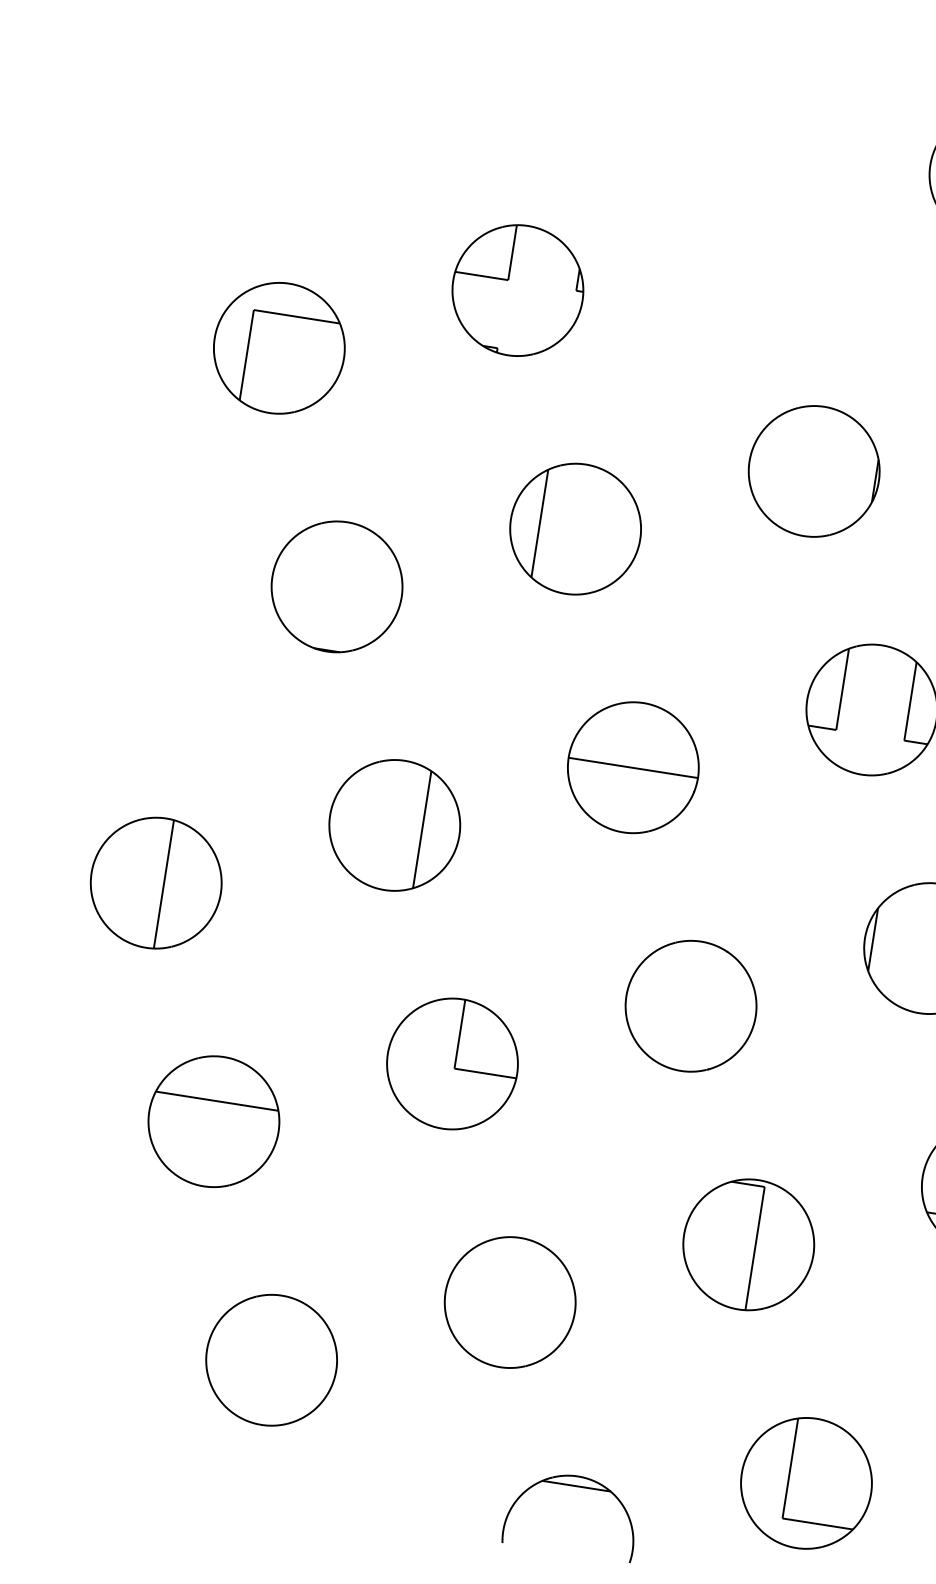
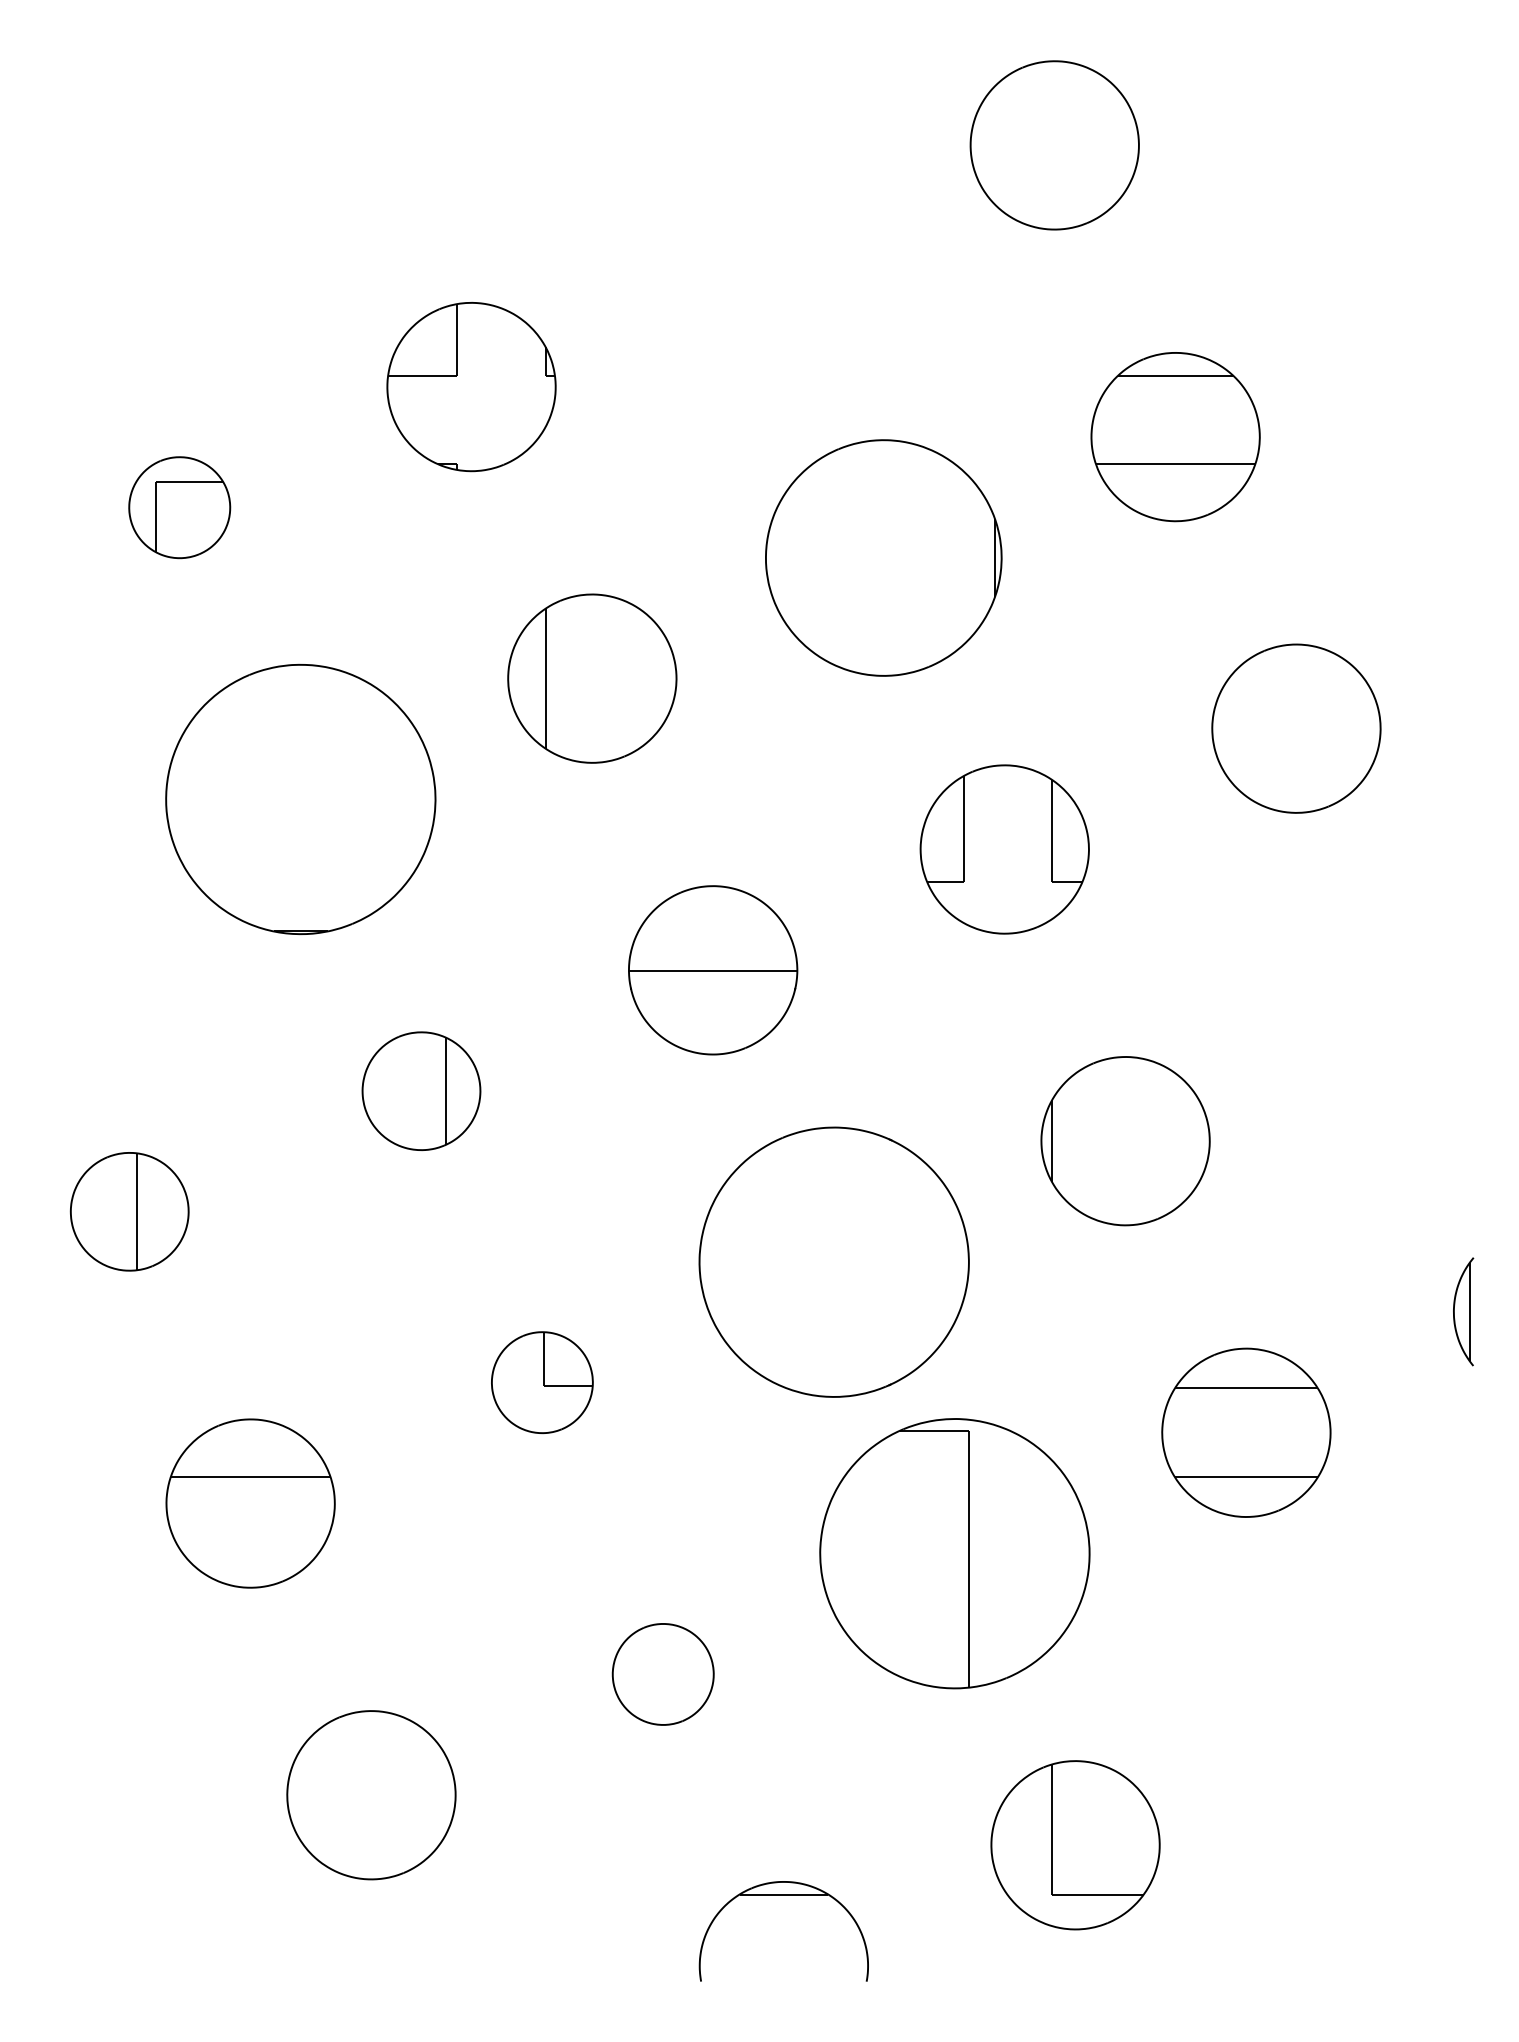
part: (279, 348) -> (179, 507), size x0.6
part: (814, 471) -> (884, 557), size x1.4
part: (336, 586) -> (300, 799), size x1.6
part: (394, 825) -> (421, 1091), size x0.7
part: (156, 882) -> (129, 1211), size x0.7
part: (690, 1005) -> (833, 1261), size x1.6
part: (452, 1063) -> (542, 1382), size x0.6
part: (748, 1244) -> (954, 1553), size x1.6
part: (510, 1302) -> (663, 1674), size x0.6

